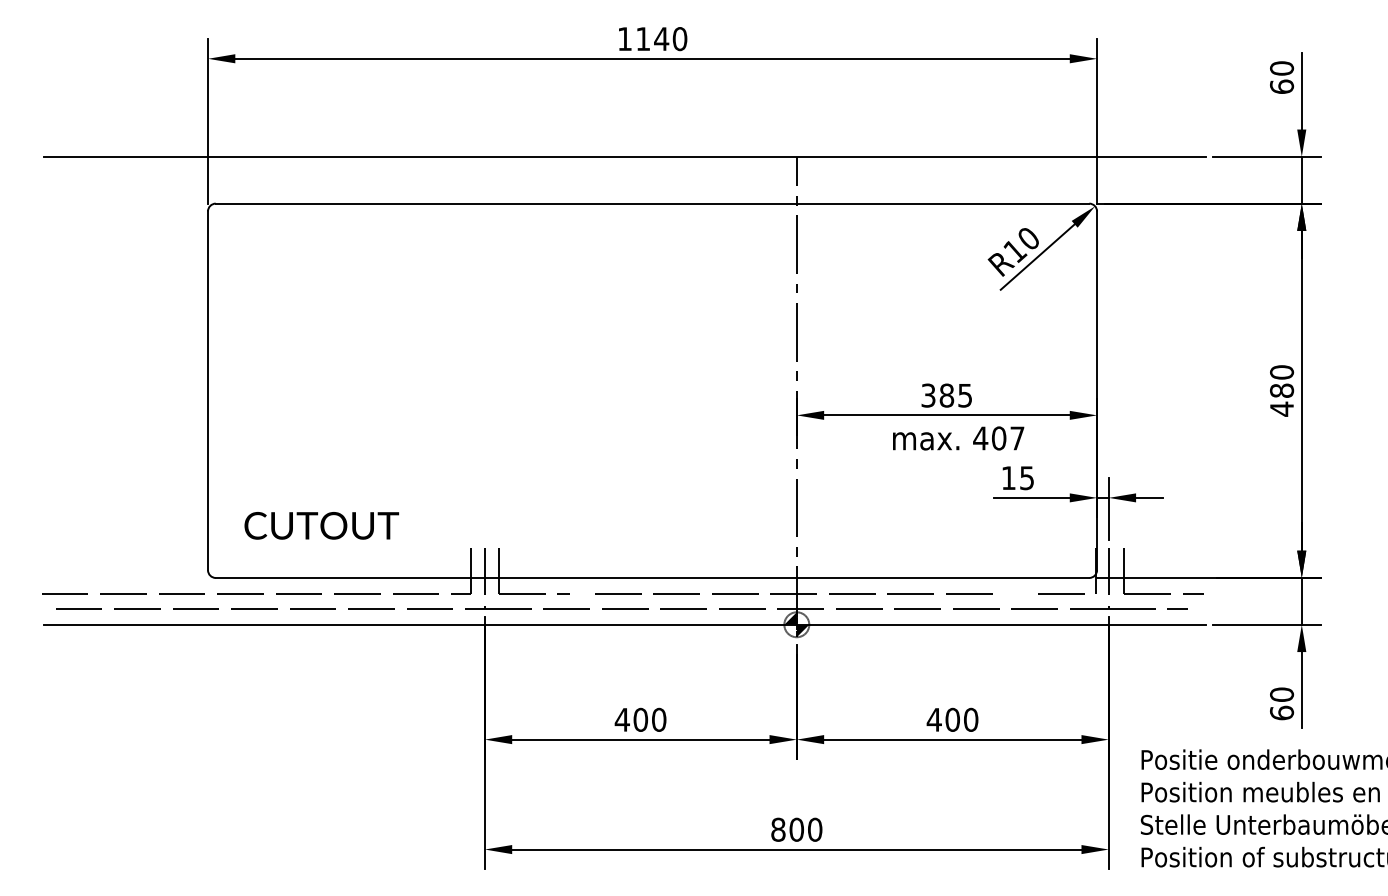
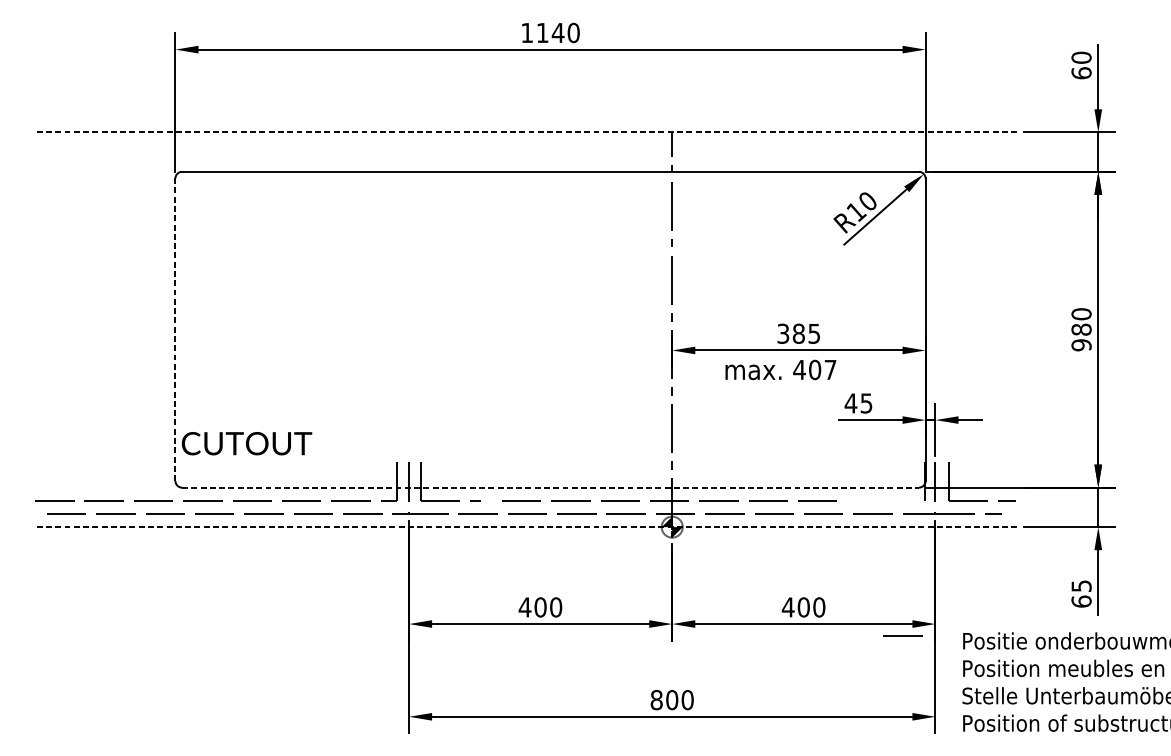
line: (625, 156) -> (527, 132), solid -> dashed
line: (208, 390) -> (175, 329), solid -> dashed
text: (1282, 408) -> (1082, 344), 480 -> 980
text: (958, 438) -> (780, 369), moved
text: (1008, 477) -> (850, 402), 15 -> 45
text: (321, 525) -> (246, 443), moved
line: (652, 577) -> (550, 487), solid -> dashed
line: (1061, 593) -> (903, 635), moved
line: (625, 624) -> (527, 526), solid -> dashed
text: (1282, 694) -> (1082, 585), 60 -> 65

